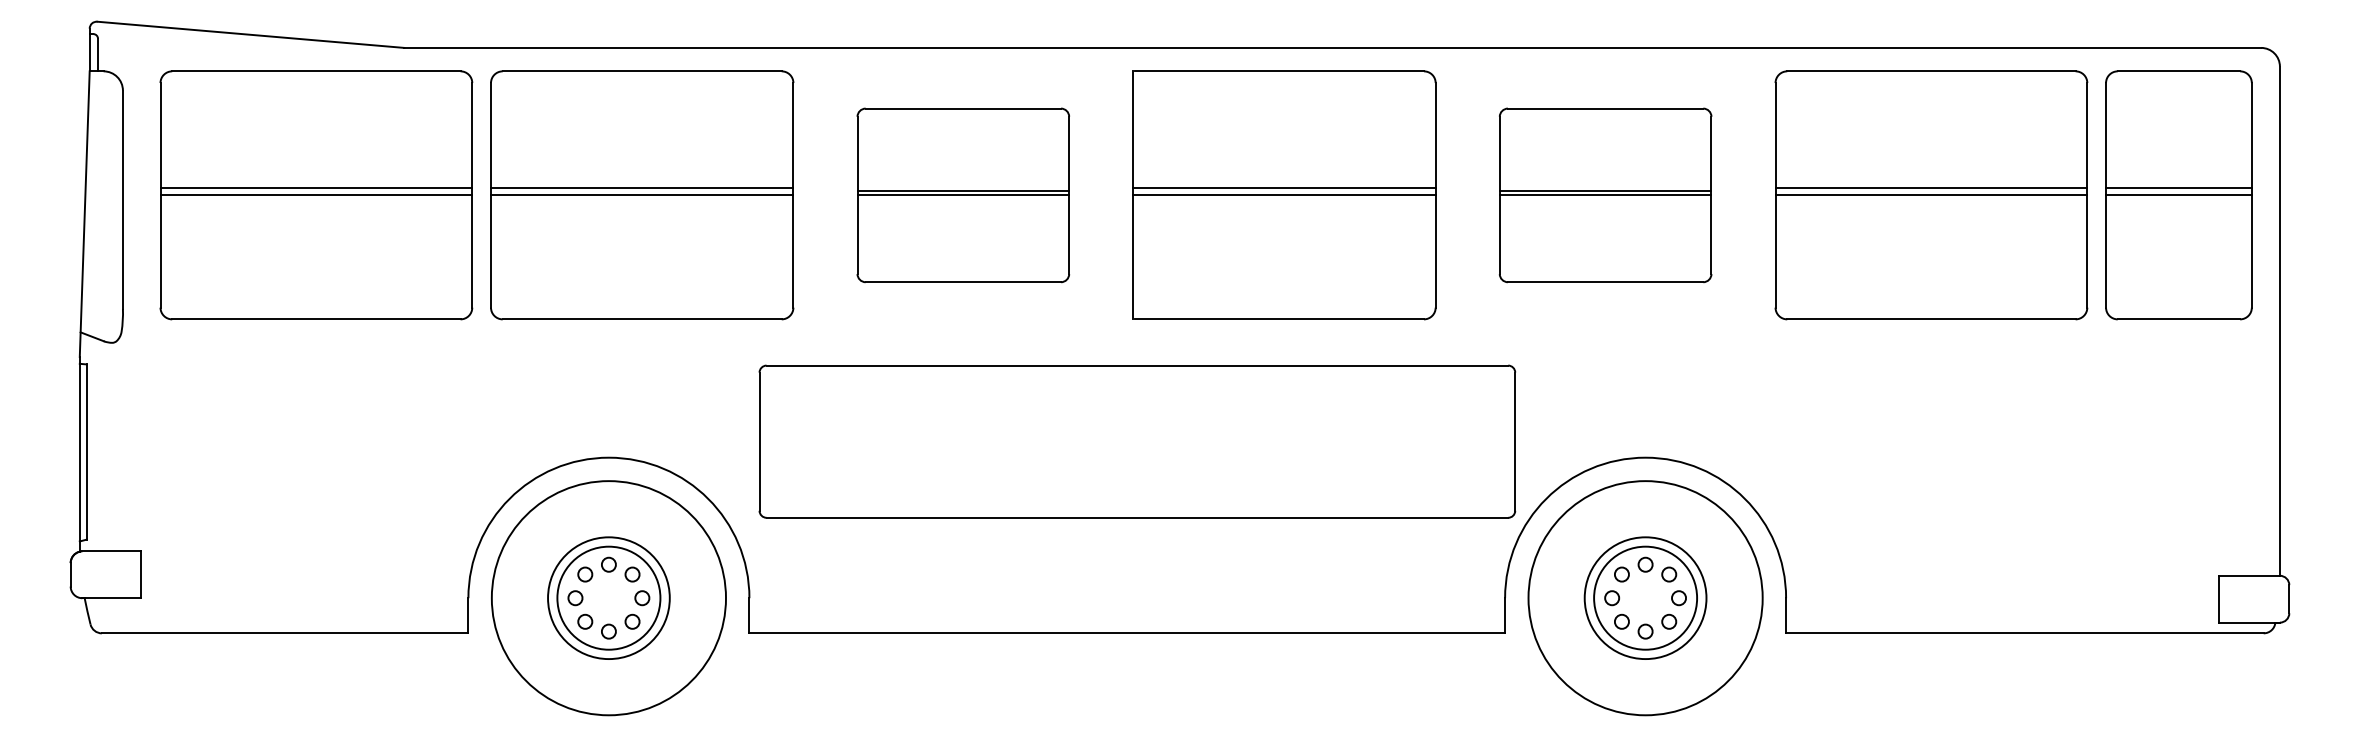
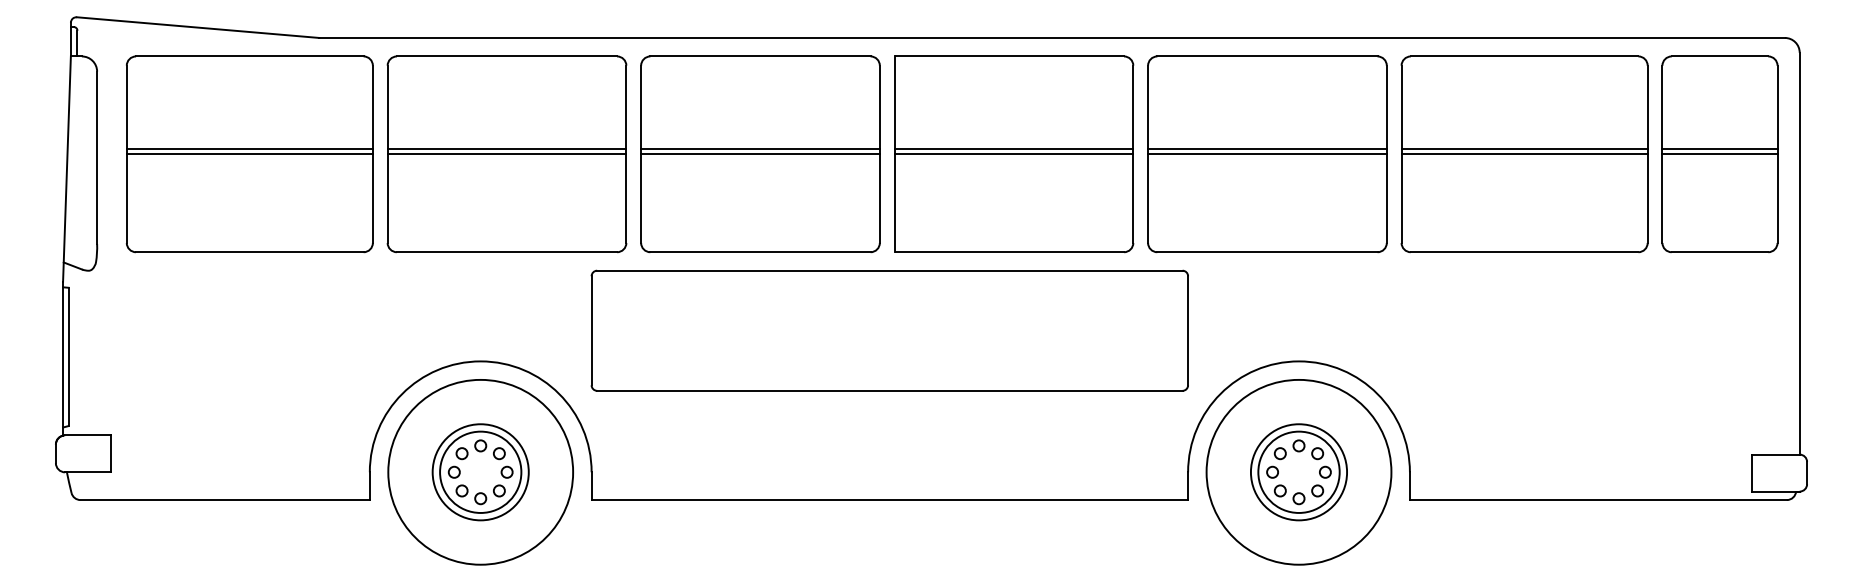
part: (963, 195) -> (760, 154), size x1.43
part: (1605, 195) -> (1267, 154), size x1.43
part: (1136, 441) -> (889, 330), moved

